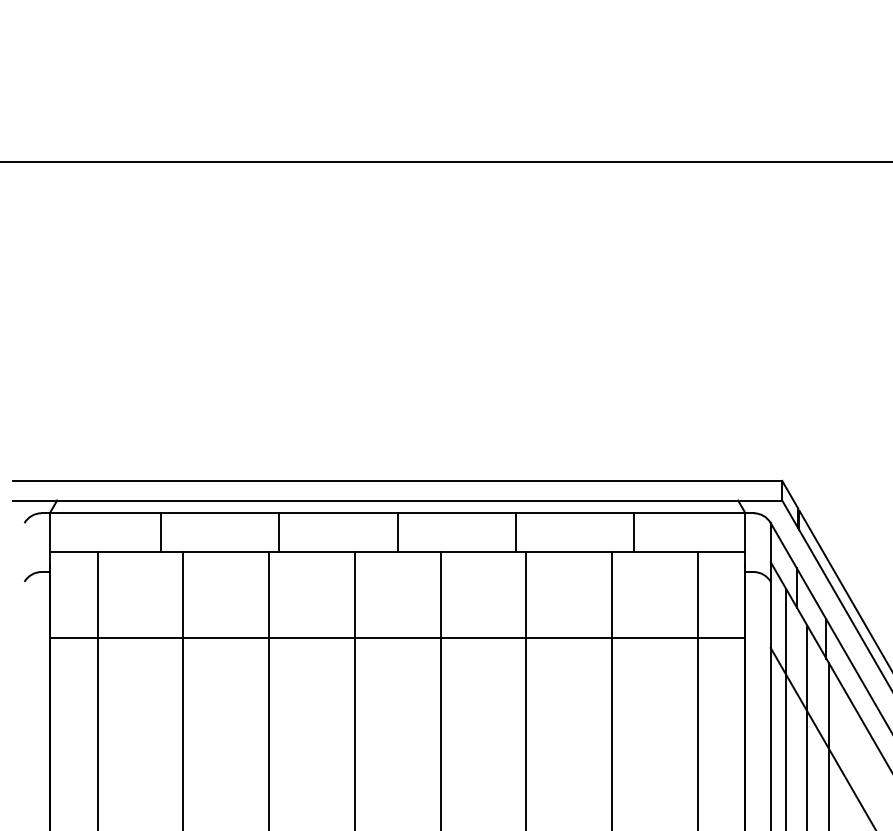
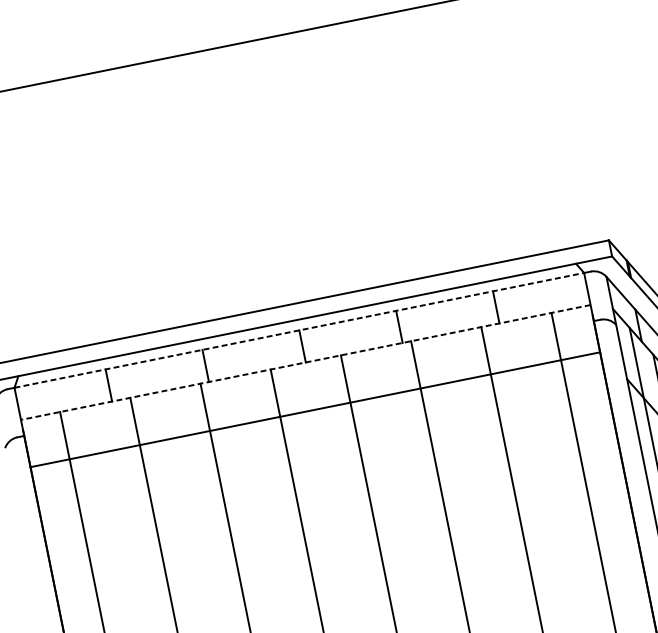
line: (397, 513) -> (299, 330), solid -> dashed
line: (397, 552) -> (305, 362), solid -> dashed
line: (397, 638) -> (315, 410), moved

